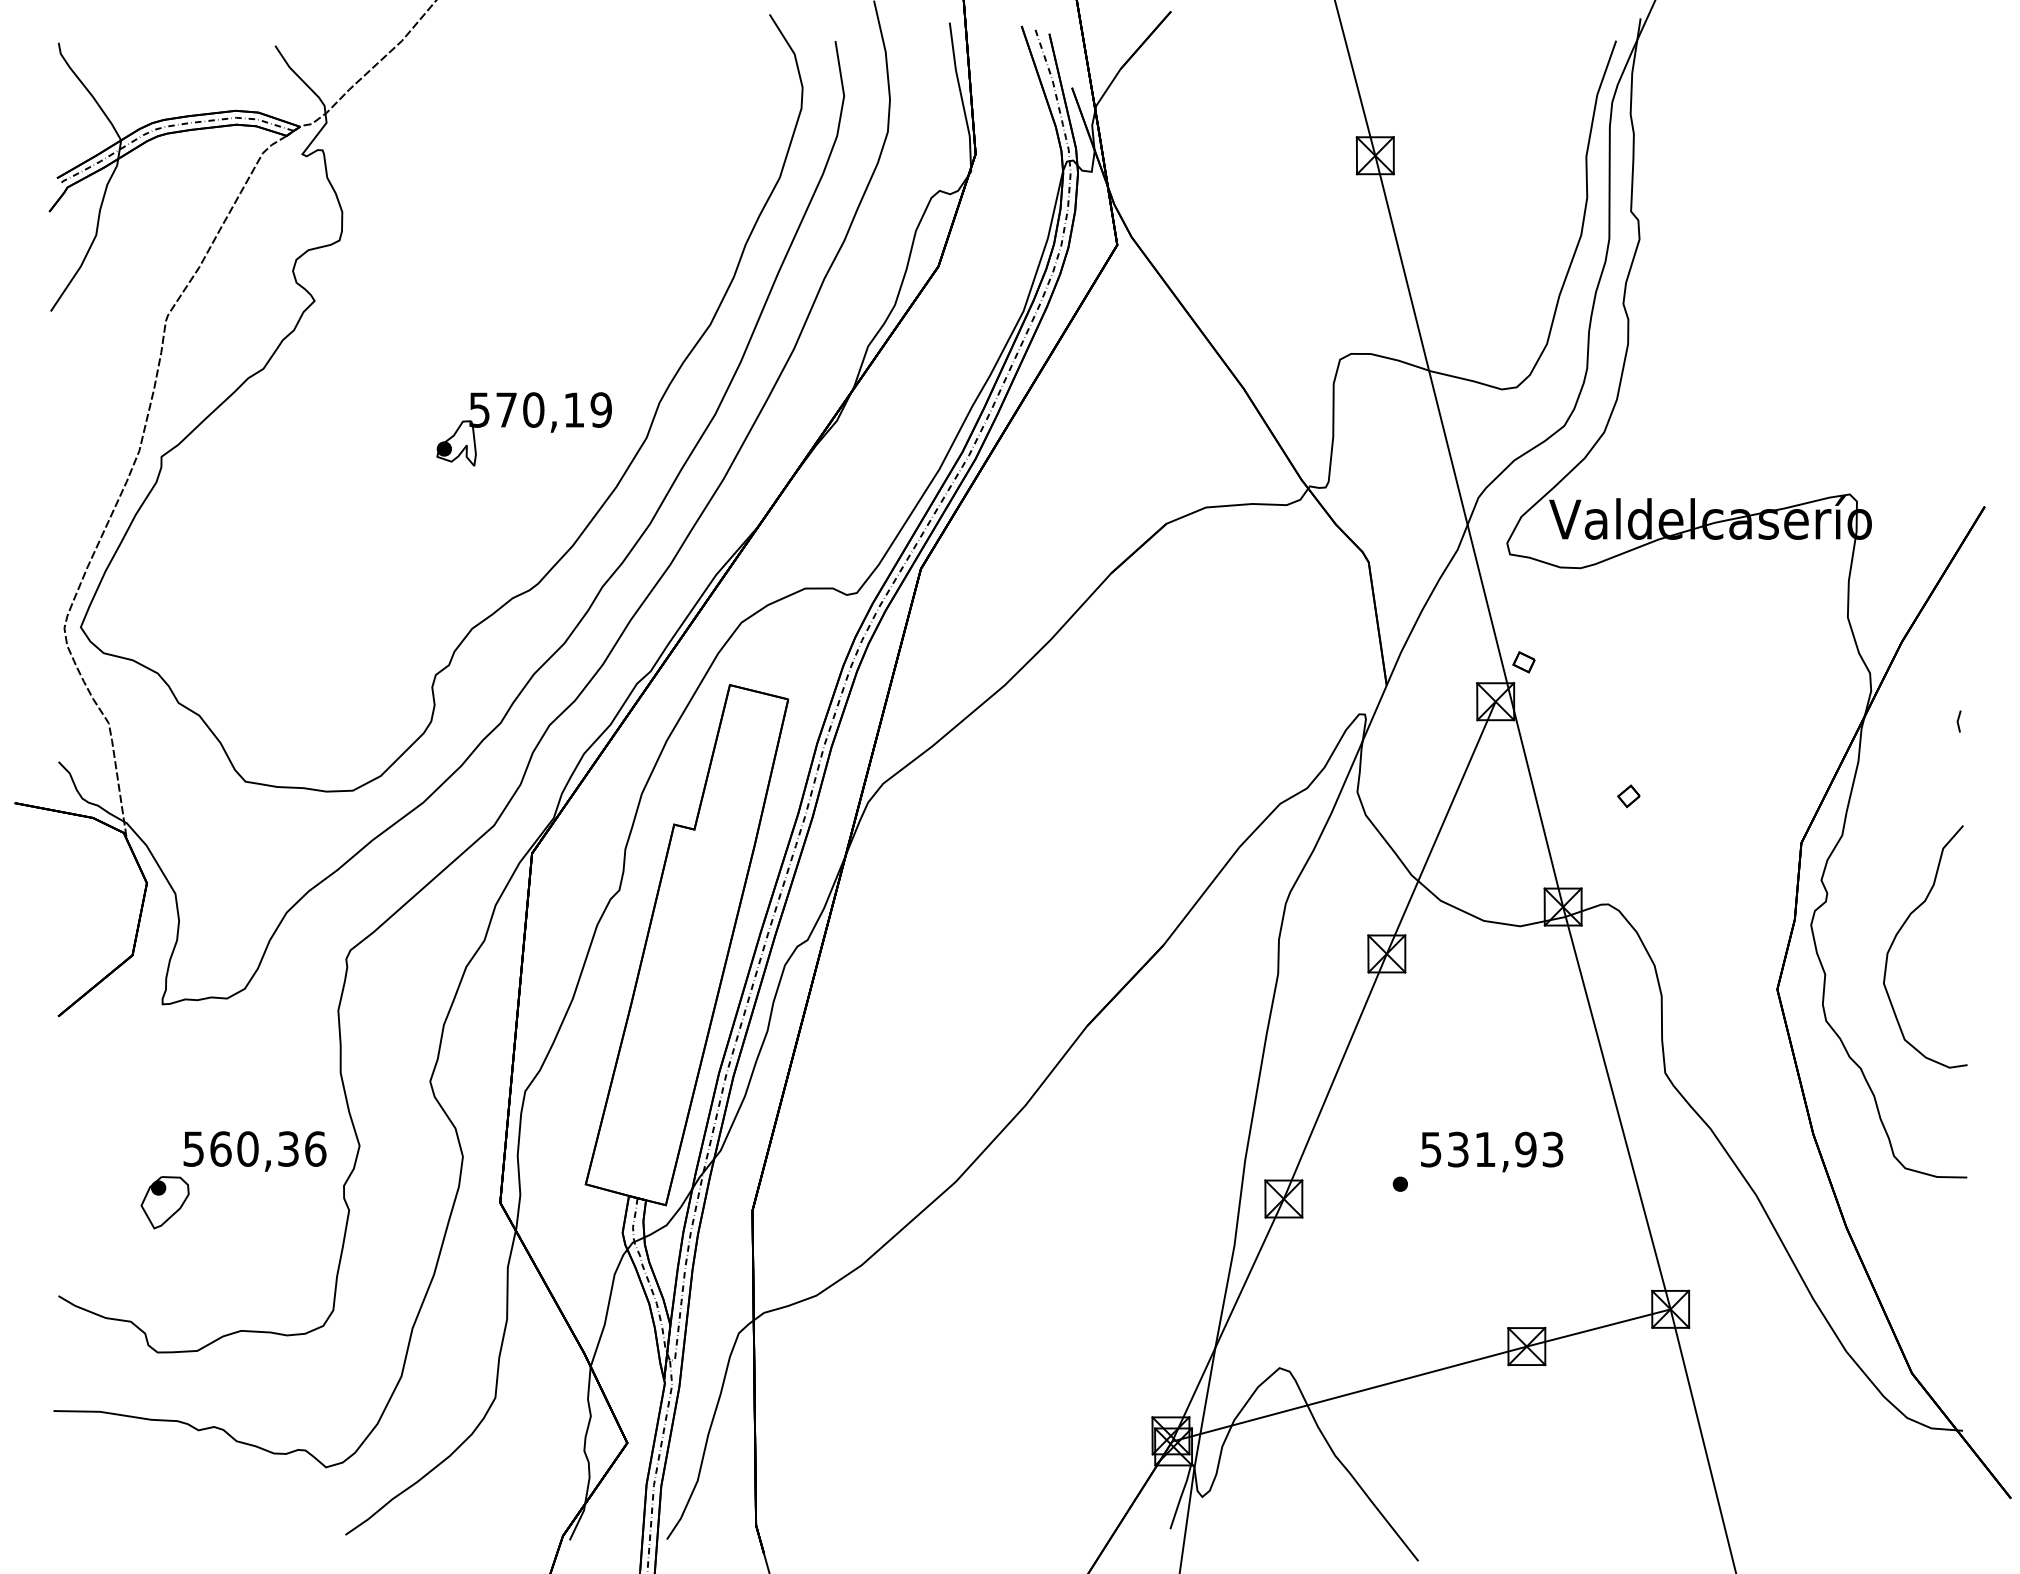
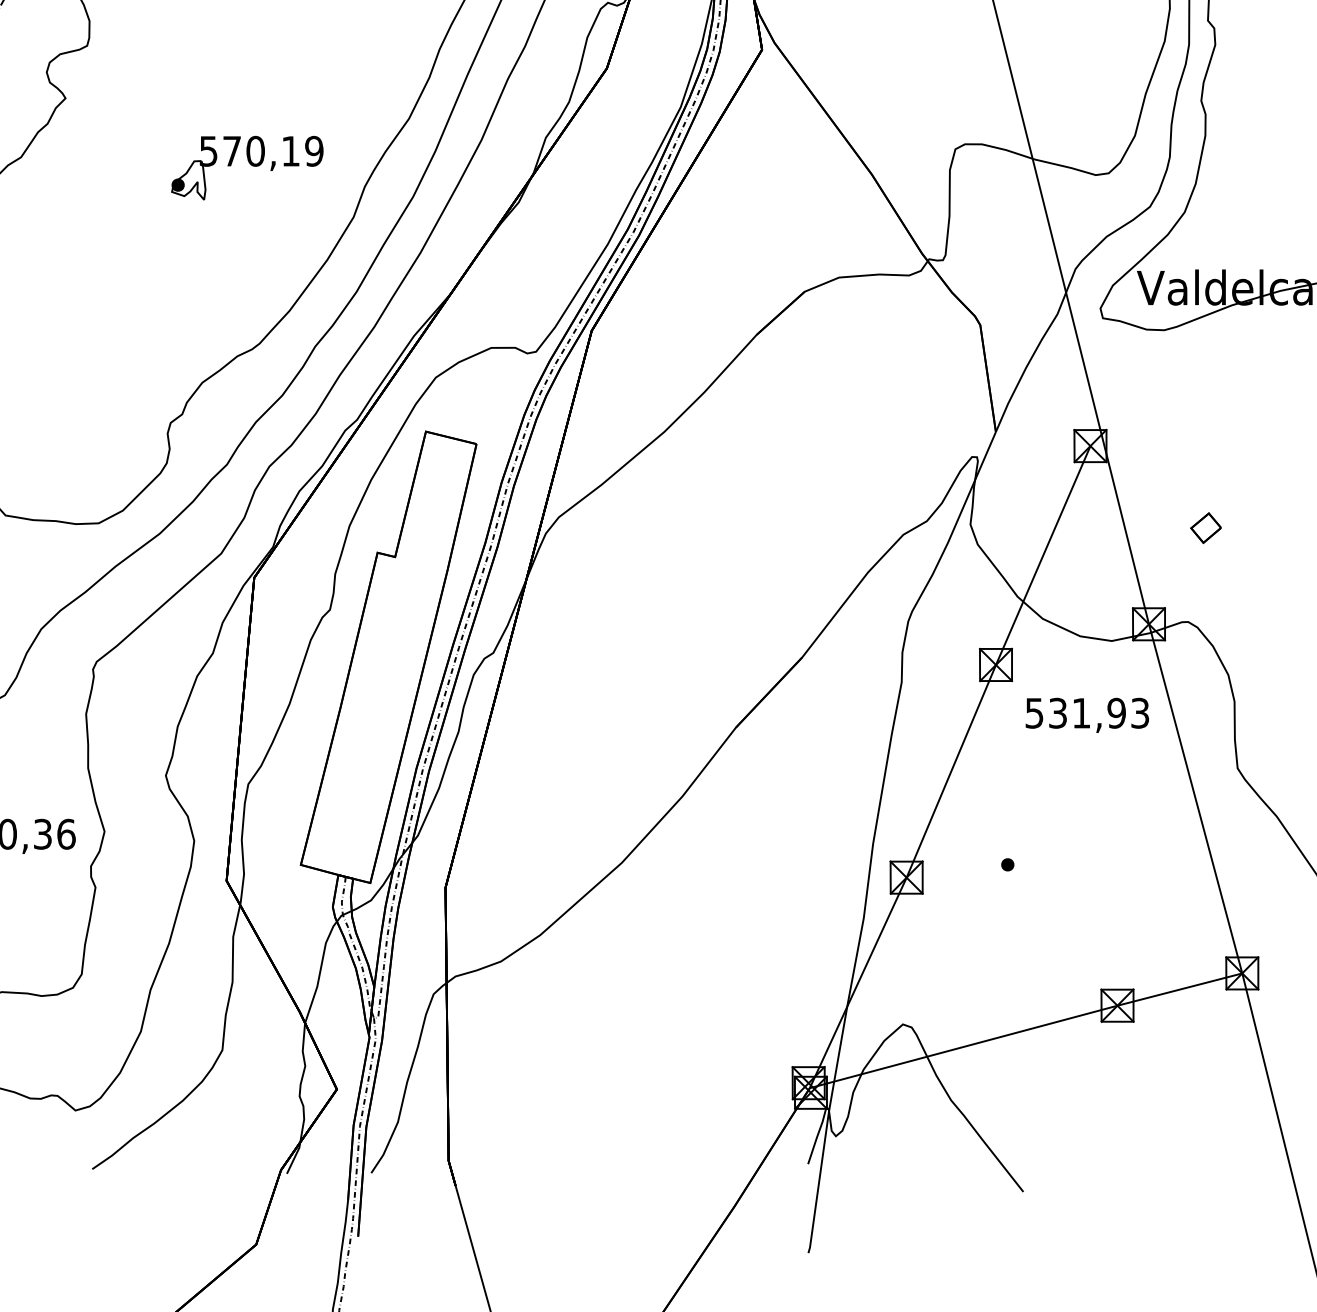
part: (523, 429) -> (246, 168), moved
part: (1523, 662) -> (1114, 412), removed
part: (1628, 796) -> (1205, 528), size x1.6
text: (1492, 1151) -> (1087, 714), moved

